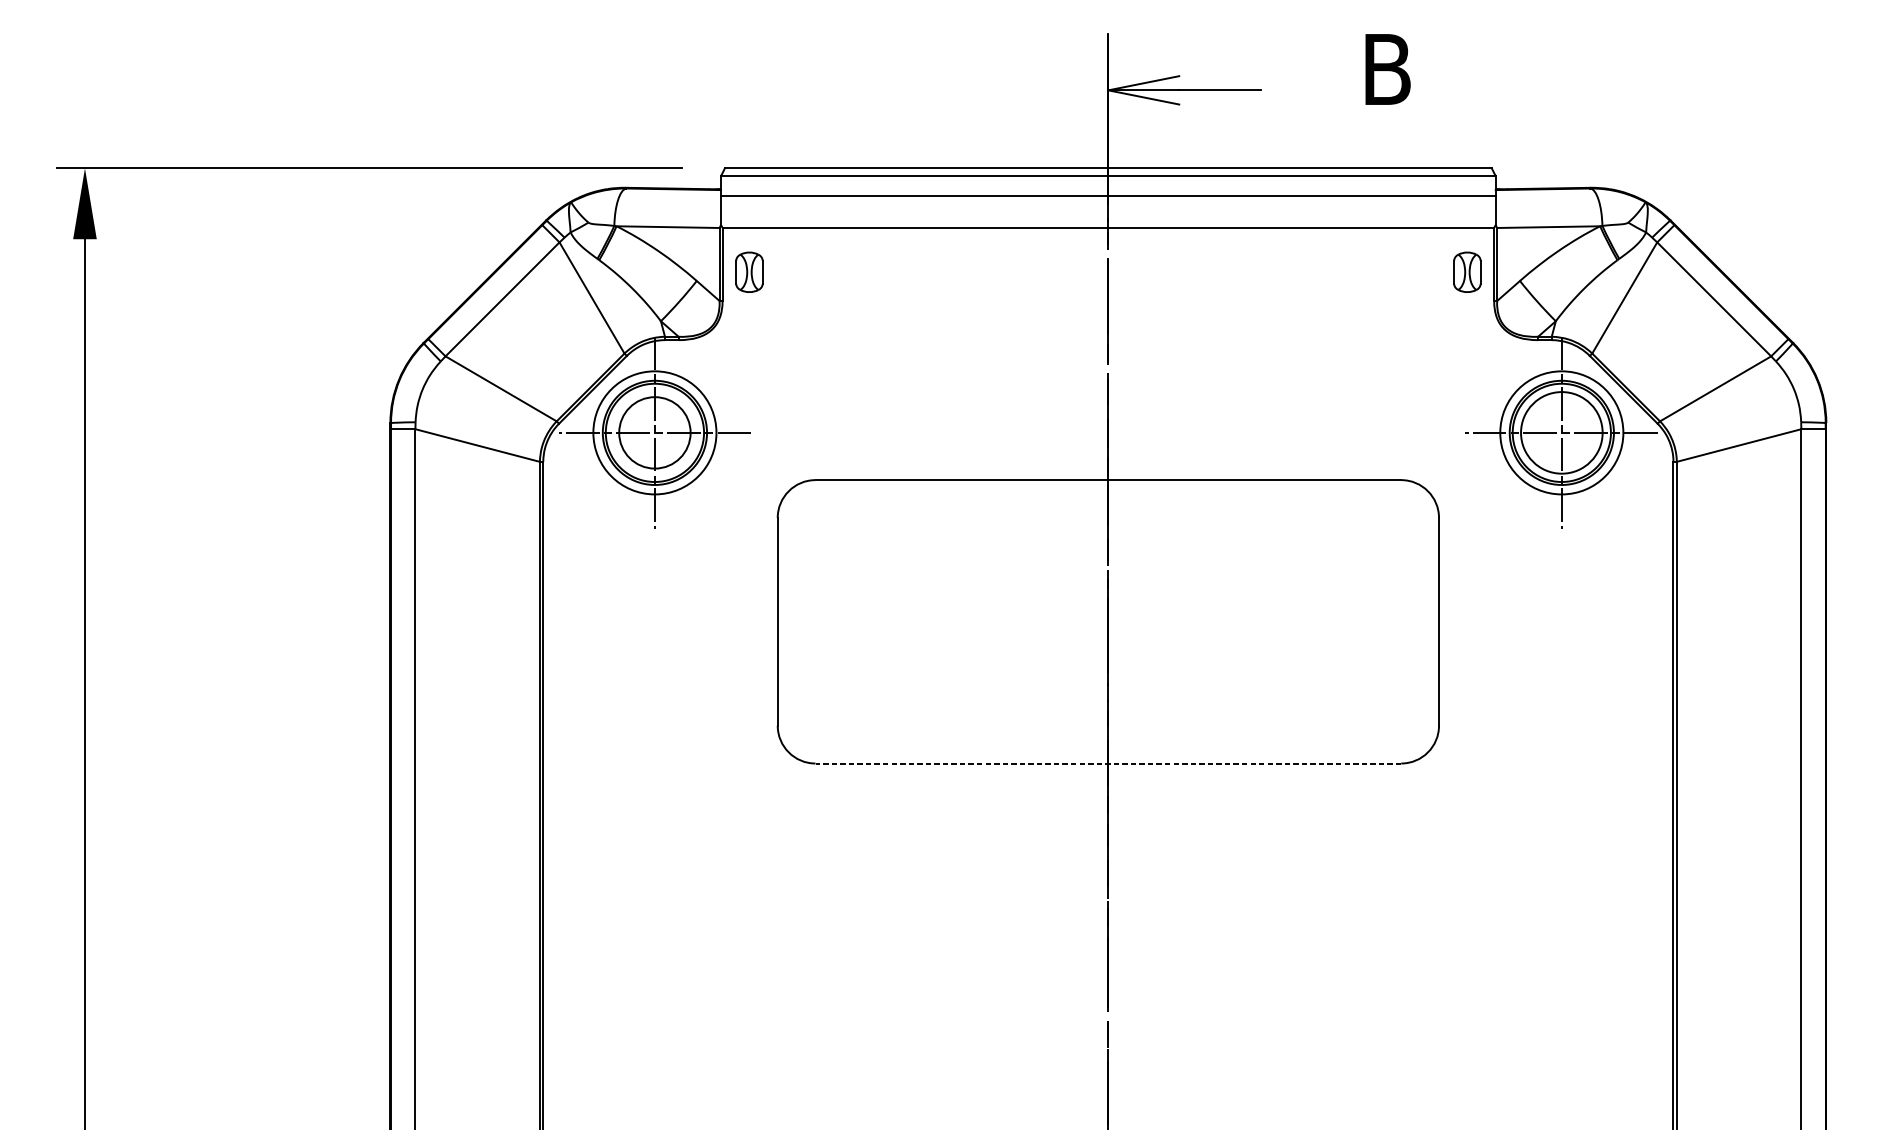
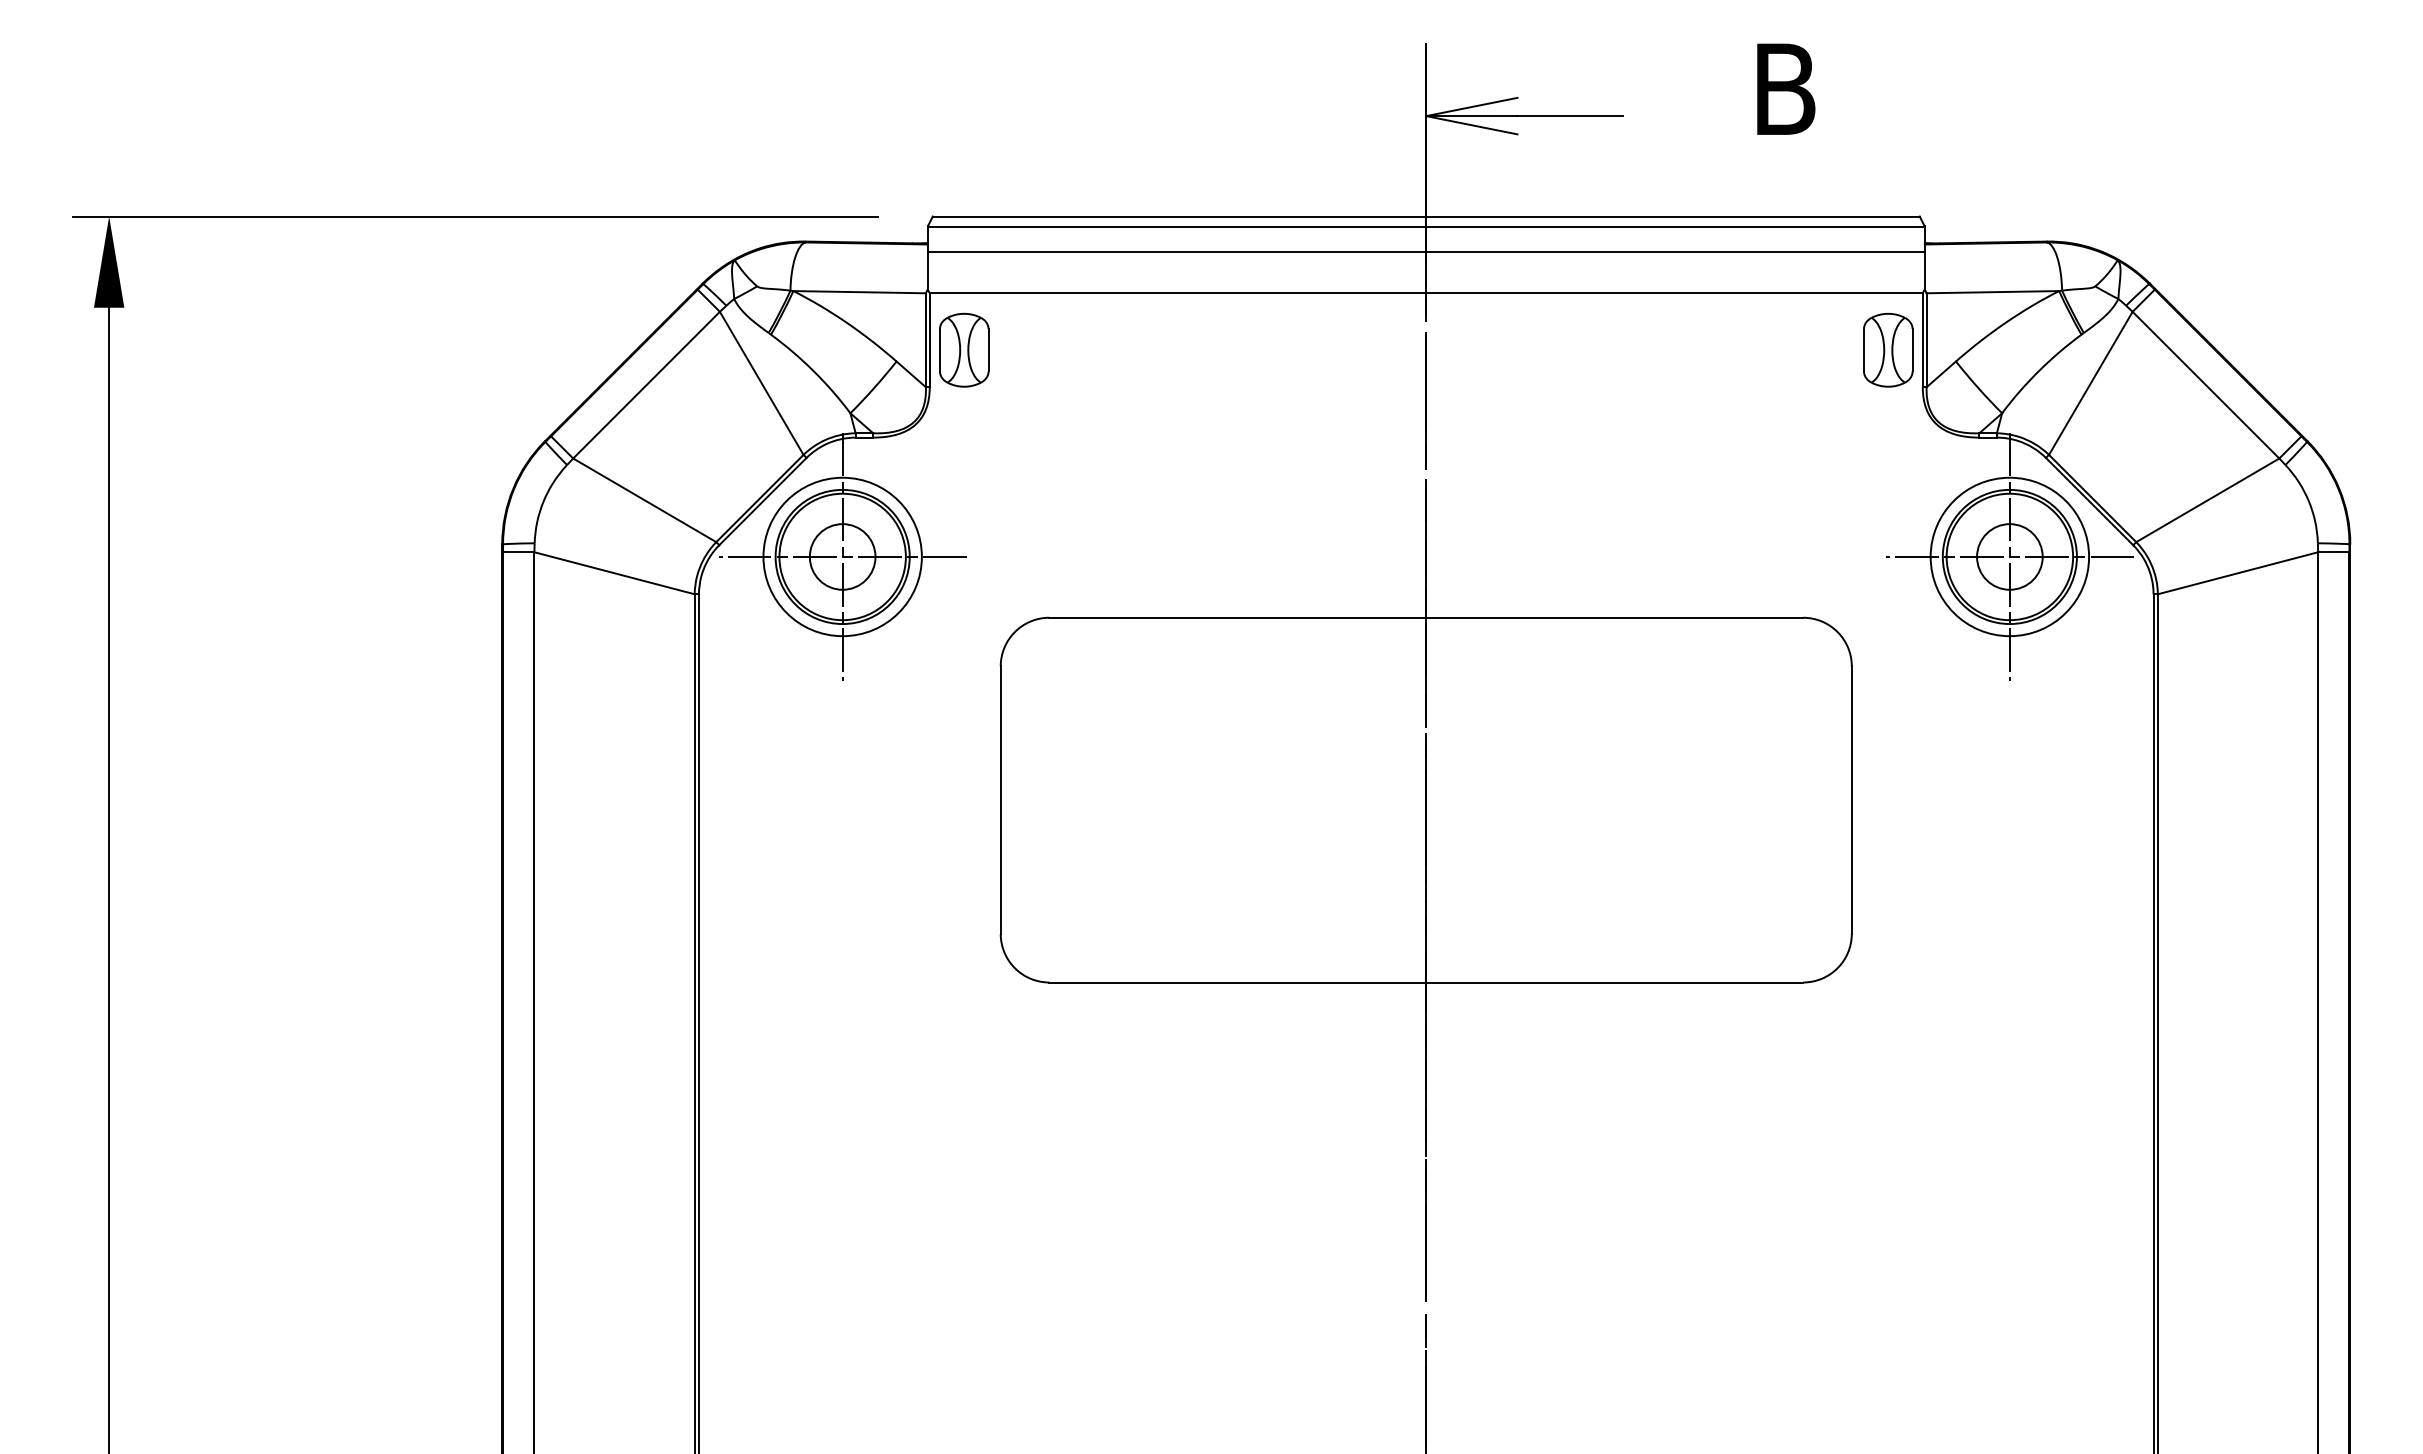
part: (749, 272) -> (964, 350), size x1.43
part: (1467, 272) -> (1888, 350), size x1.43
circle: (654, 432) -> (842, 556), size x0.71
circle: (1561, 432) -> (2009, 556), size x0.62
line: (1108, 763) -> (1426, 982), dashed -> solid

